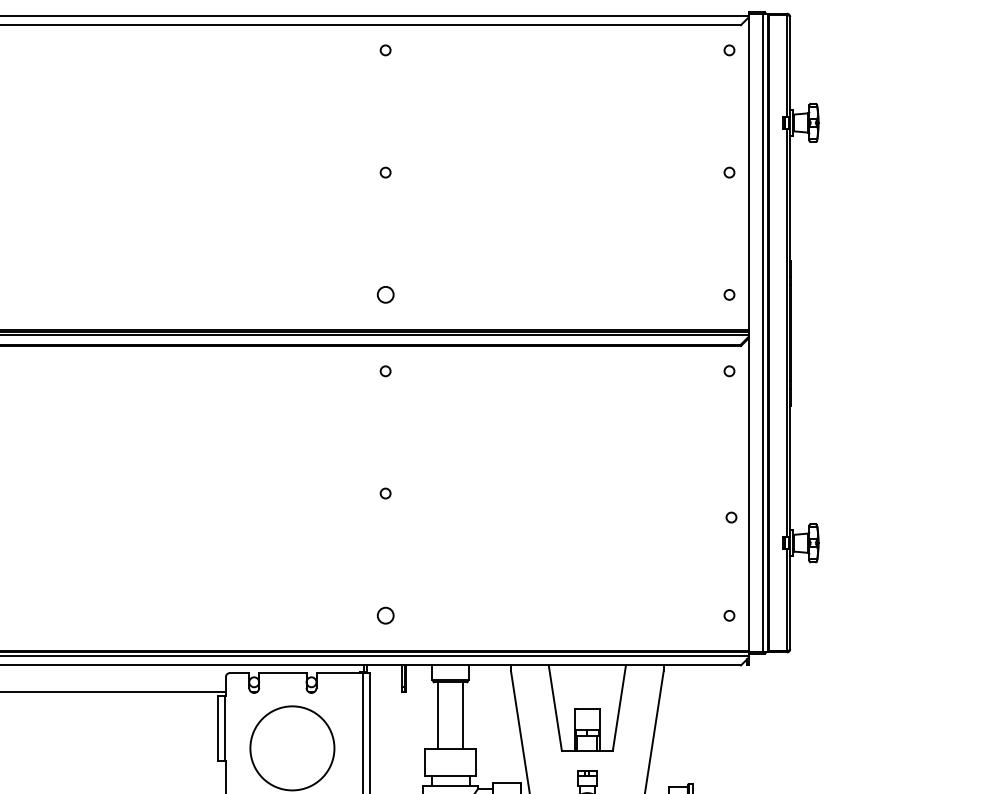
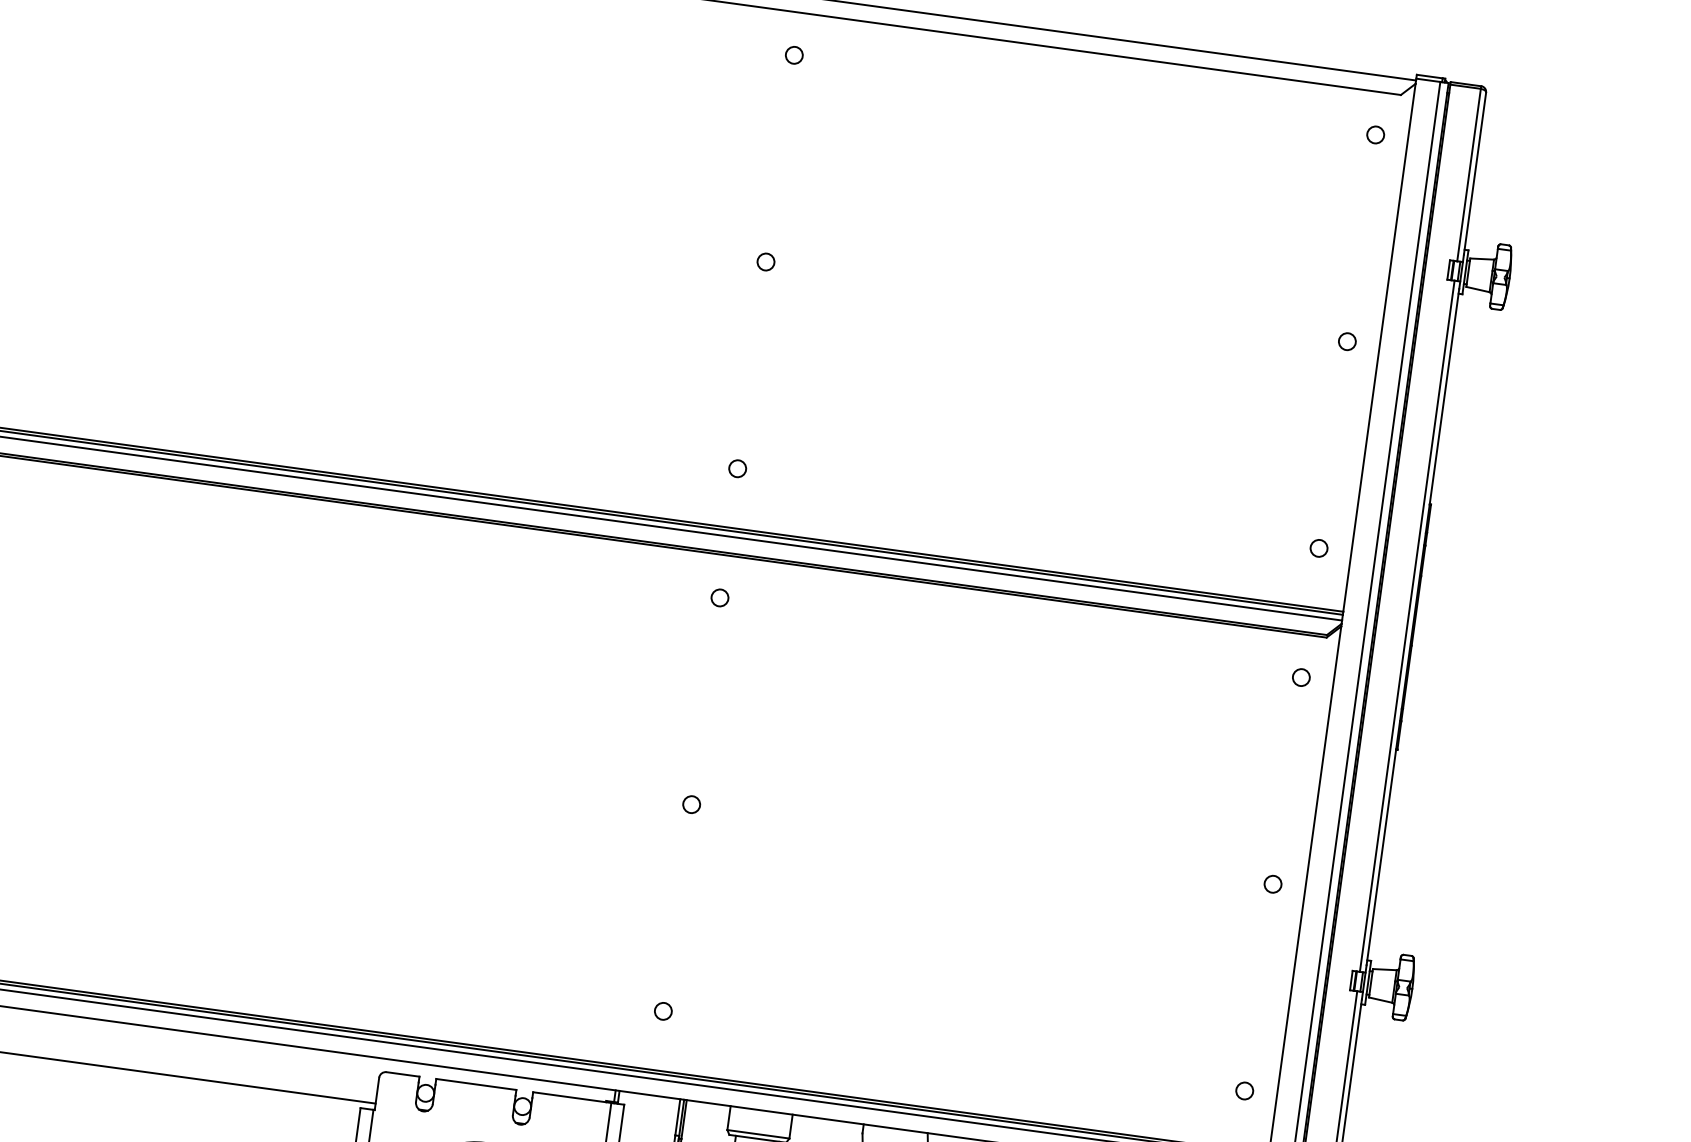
circle: (385, 294) -> (737, 468), size x0.62
circle: (731, 517) -> (1273, 884), moved
circle: (385, 615) -> (663, 1010), size x0.62

